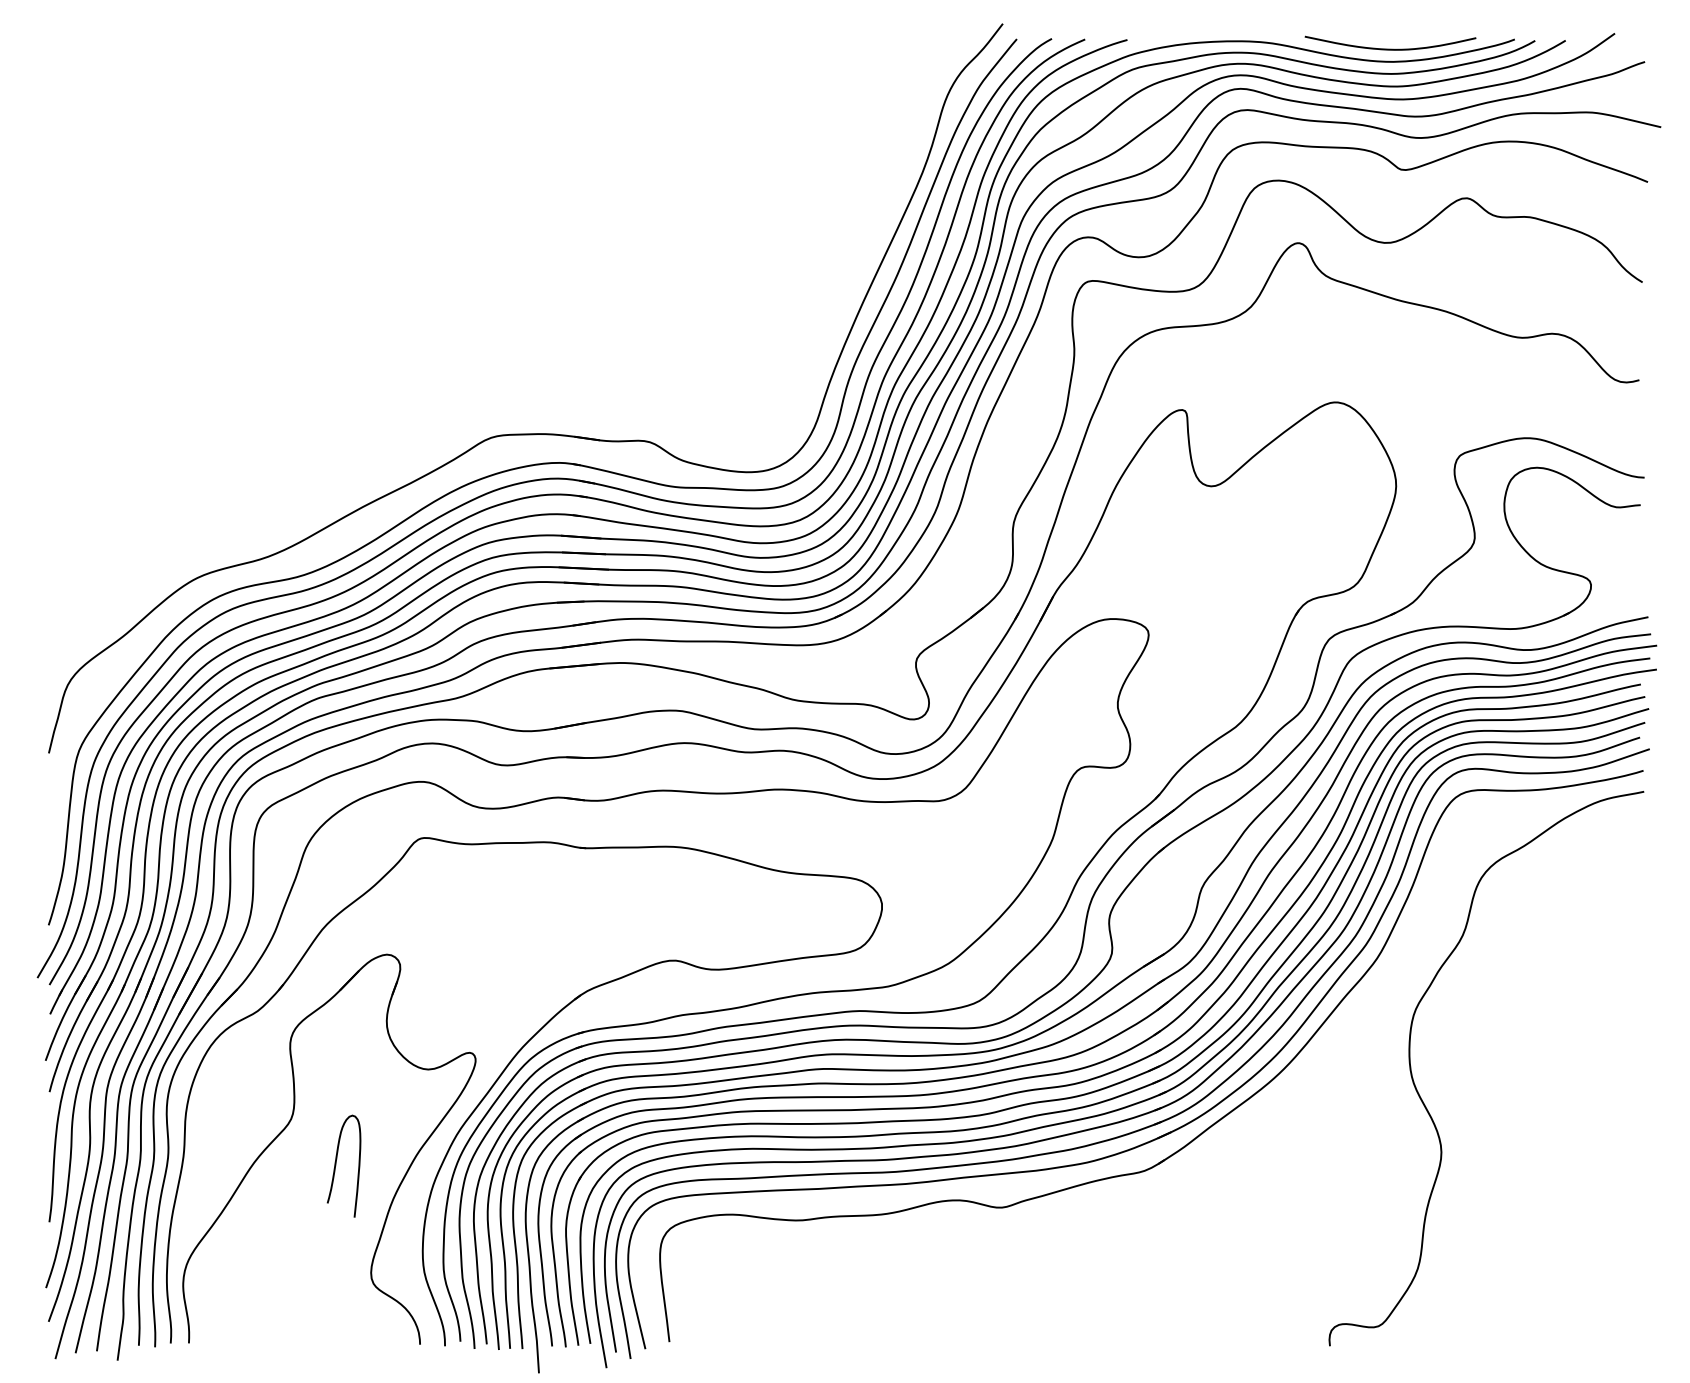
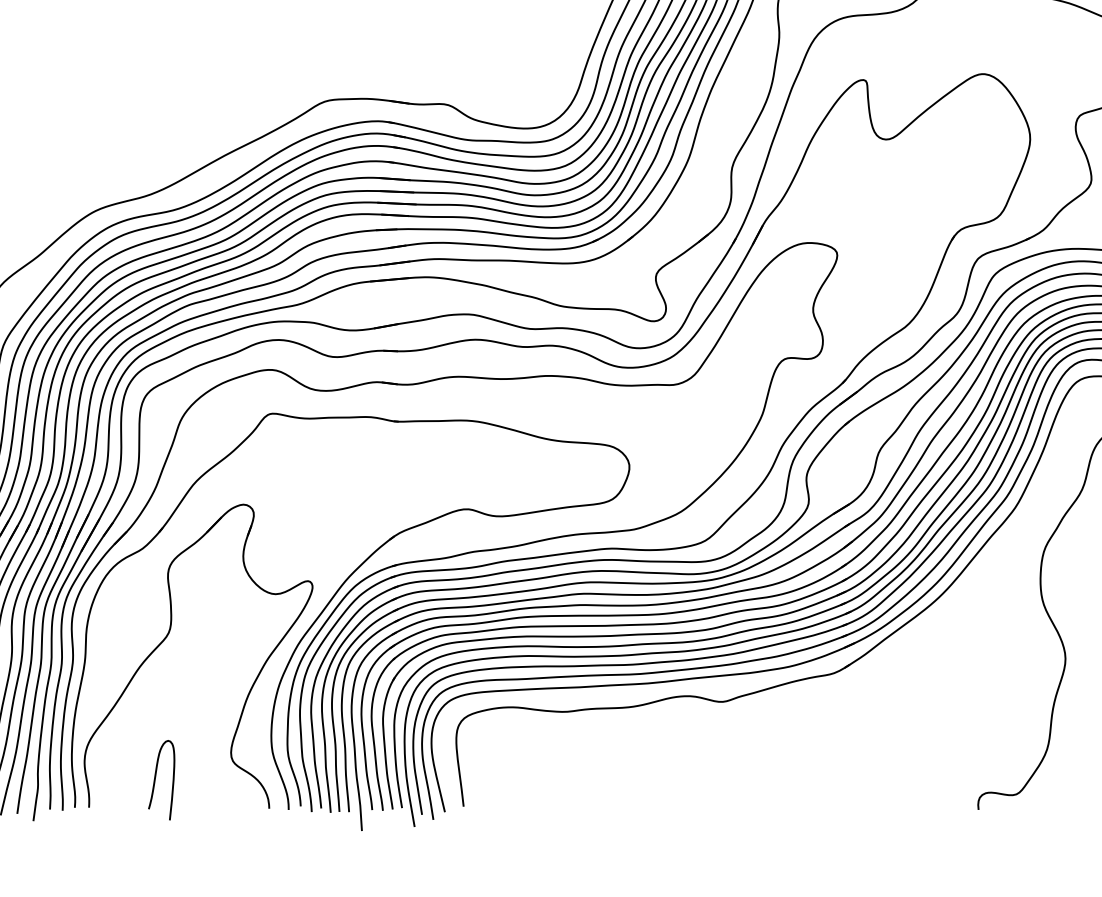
curve: (336, 1165) -> (155, 779), moved

